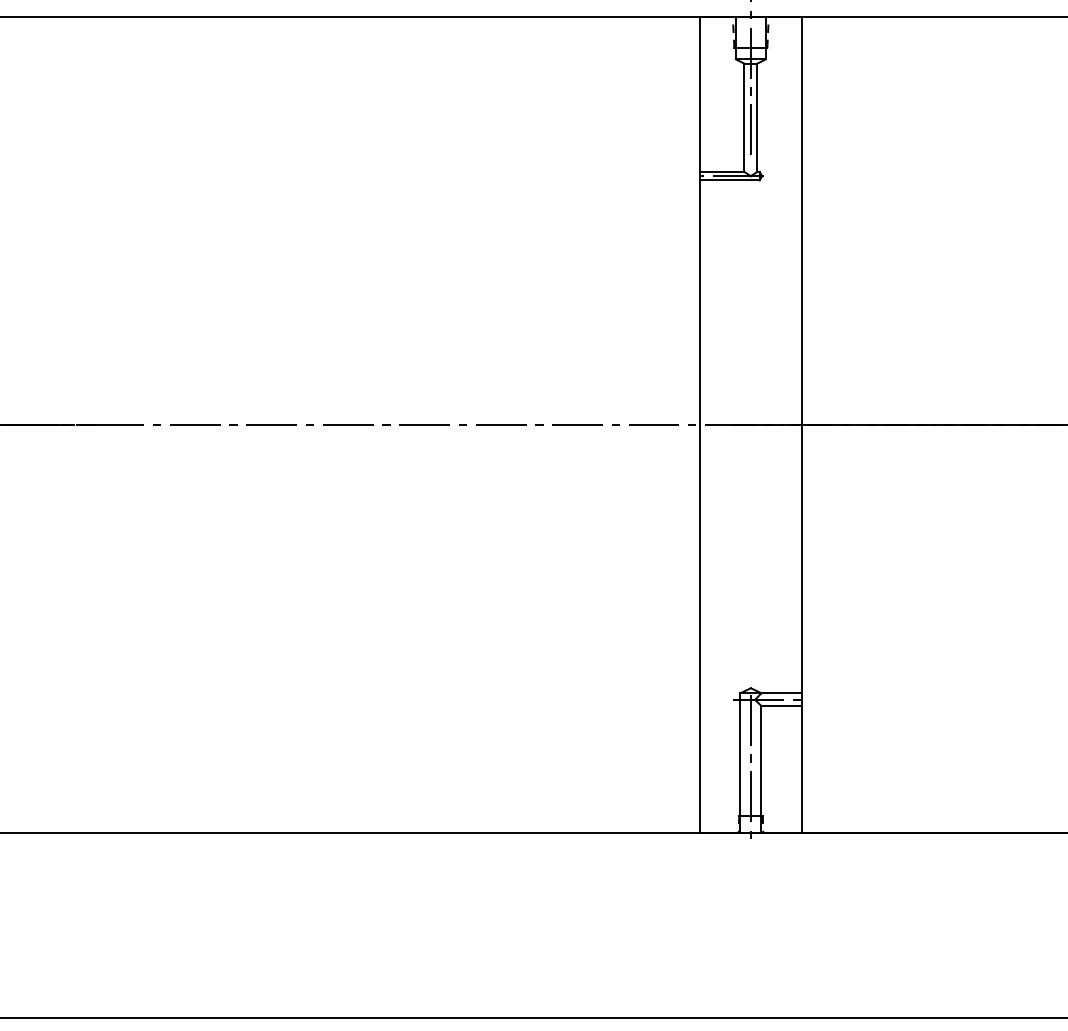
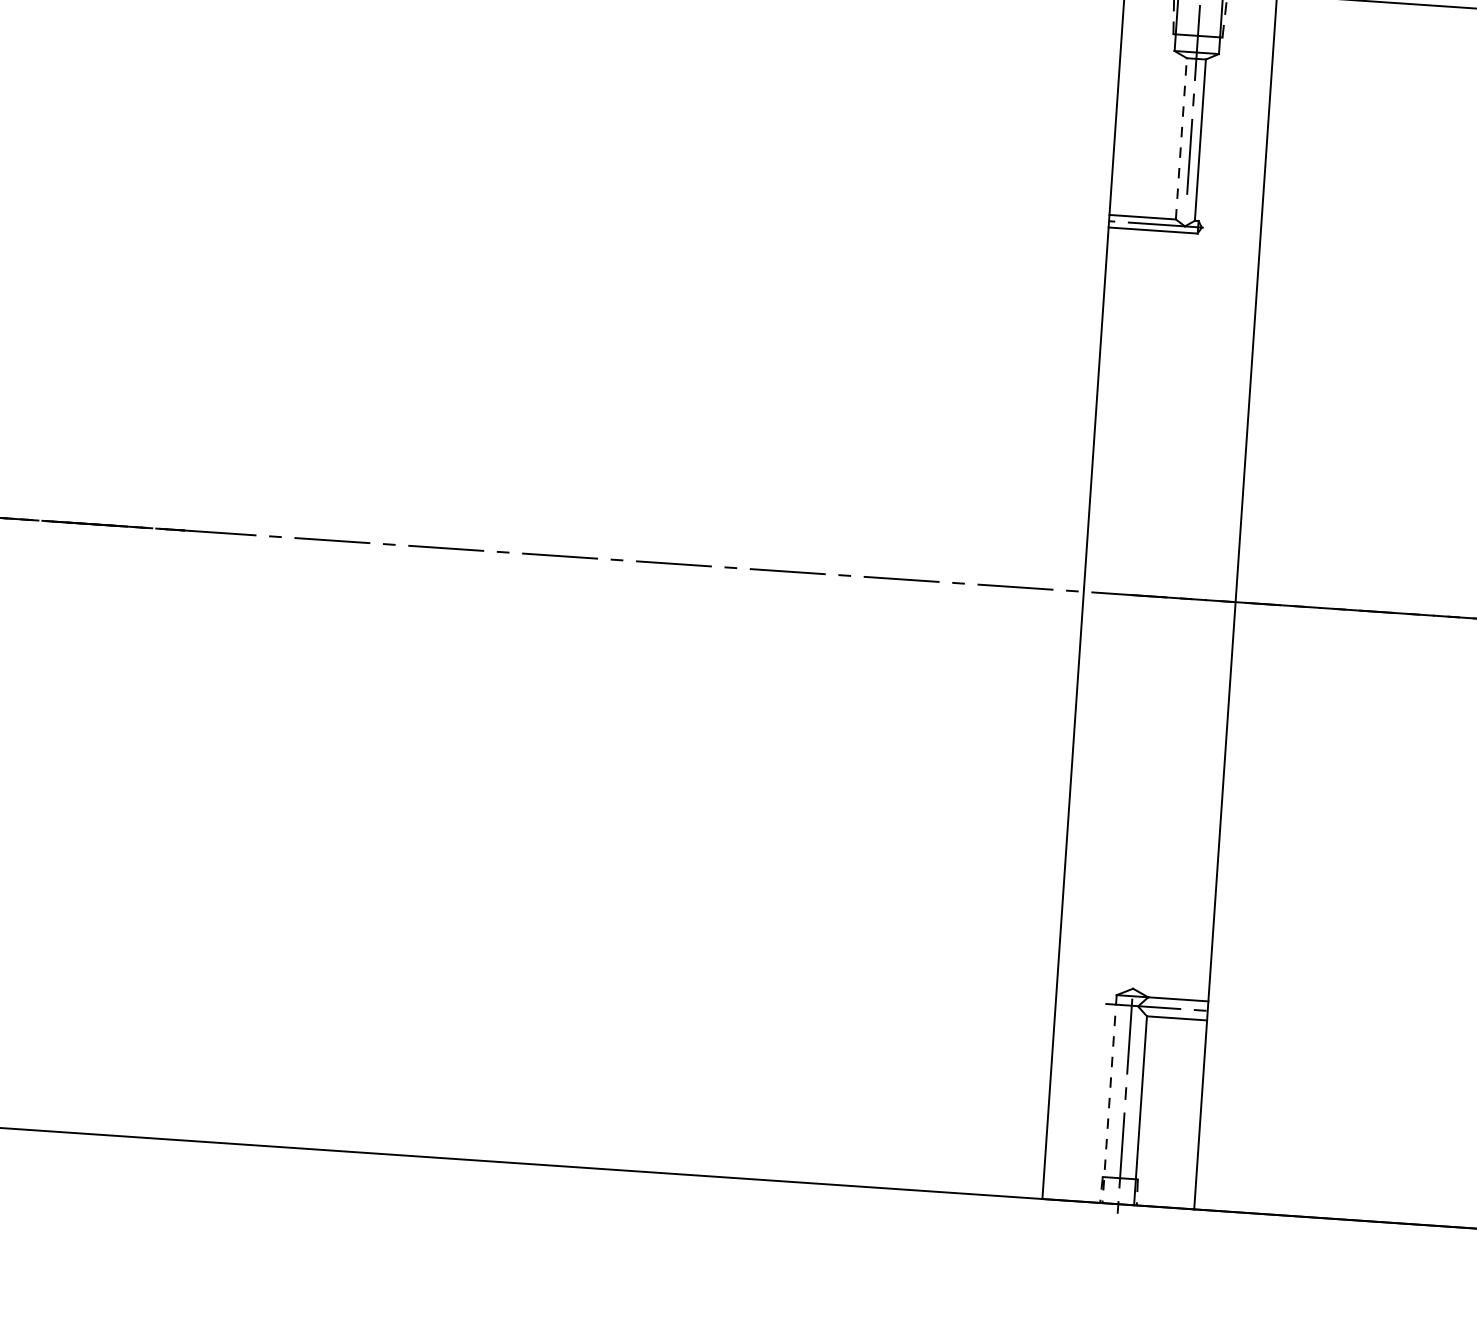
line: (744, 117) -> (1181, 138), solid -> dashed
line: (740, 763) -> (1109, 1099), solid -> dashed

